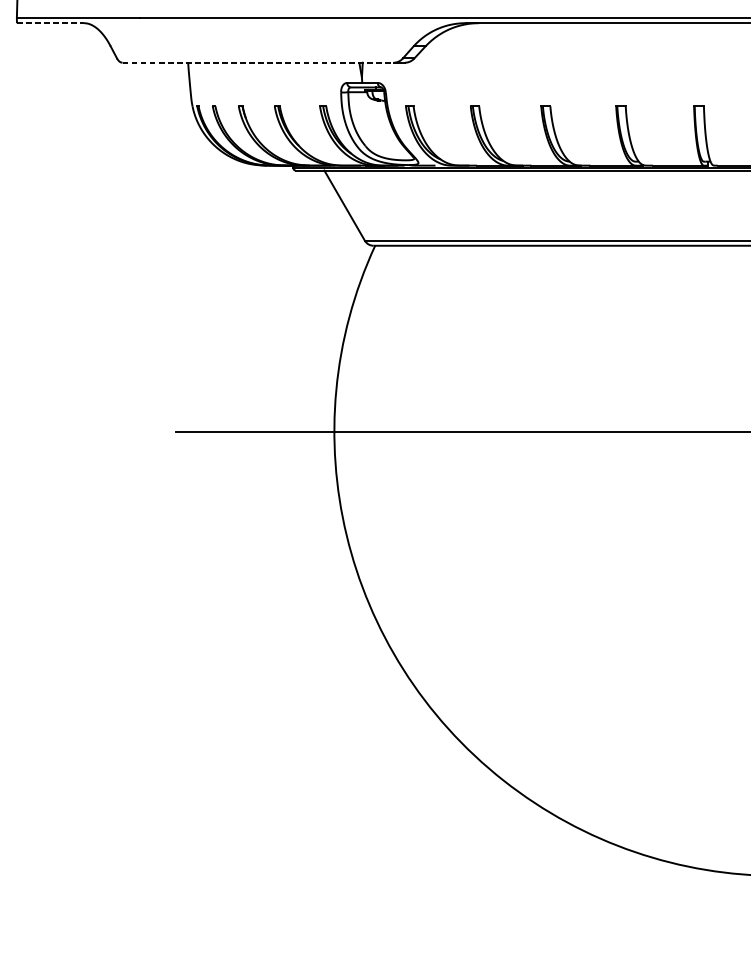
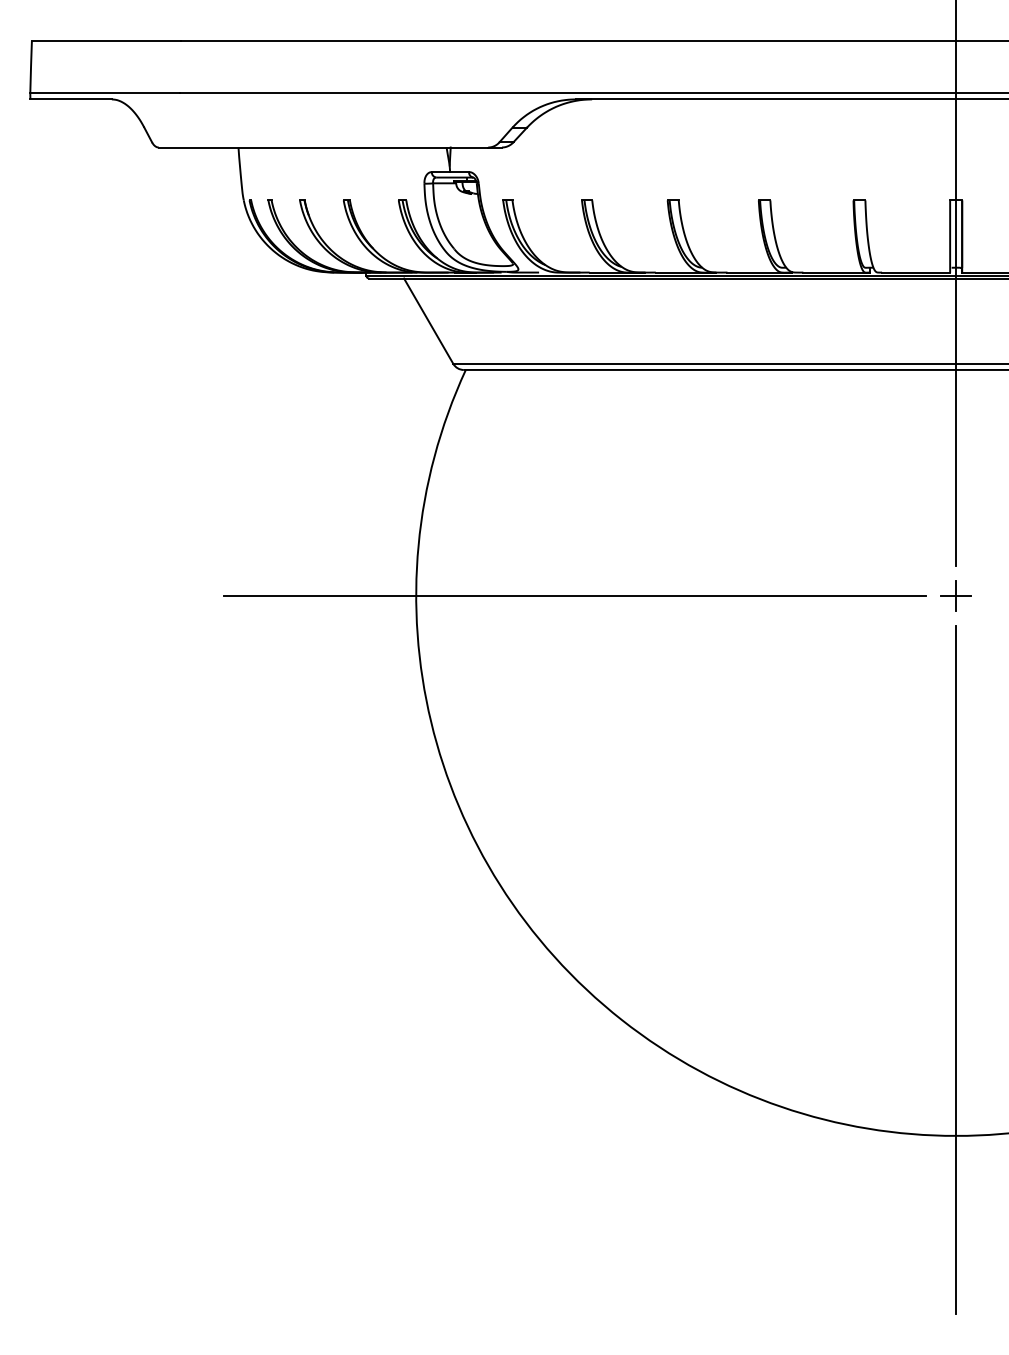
line: (50, 23) -> (71, 99), dashed -> solid
line: (258, 62) -> (323, 147), dashed -> solid

